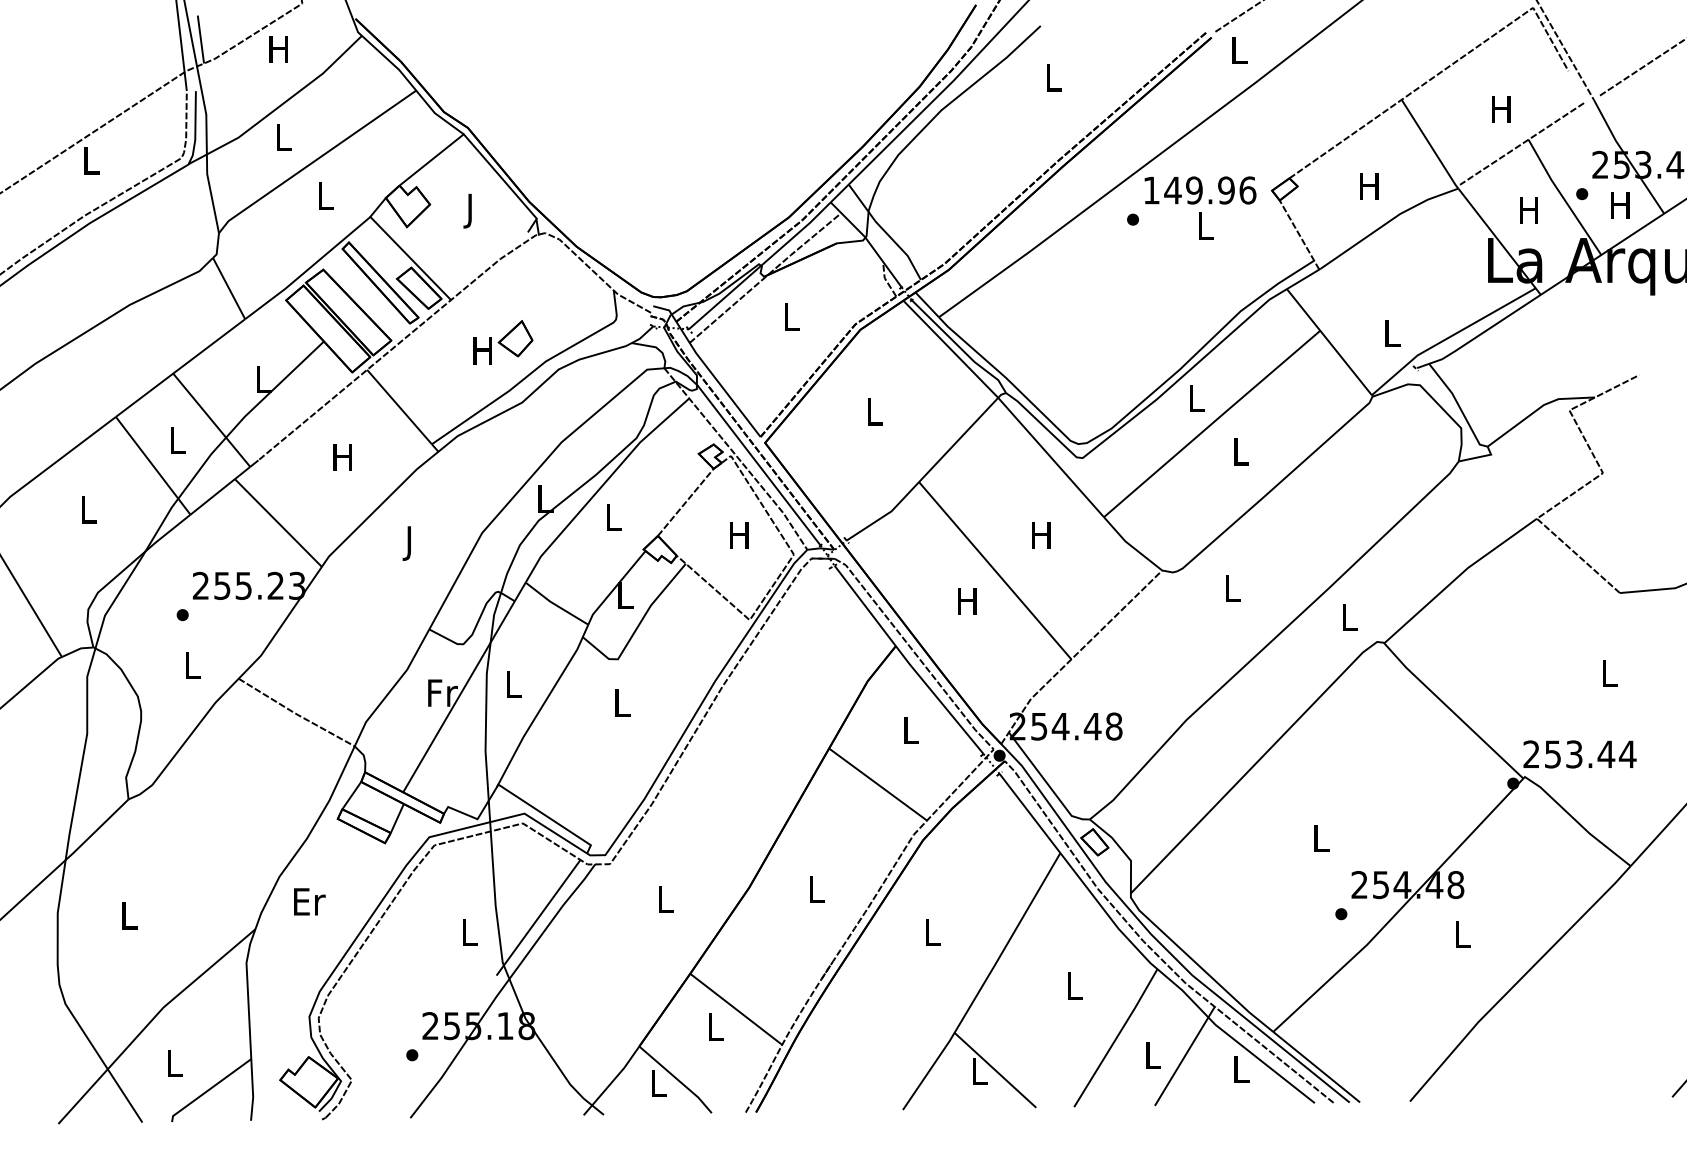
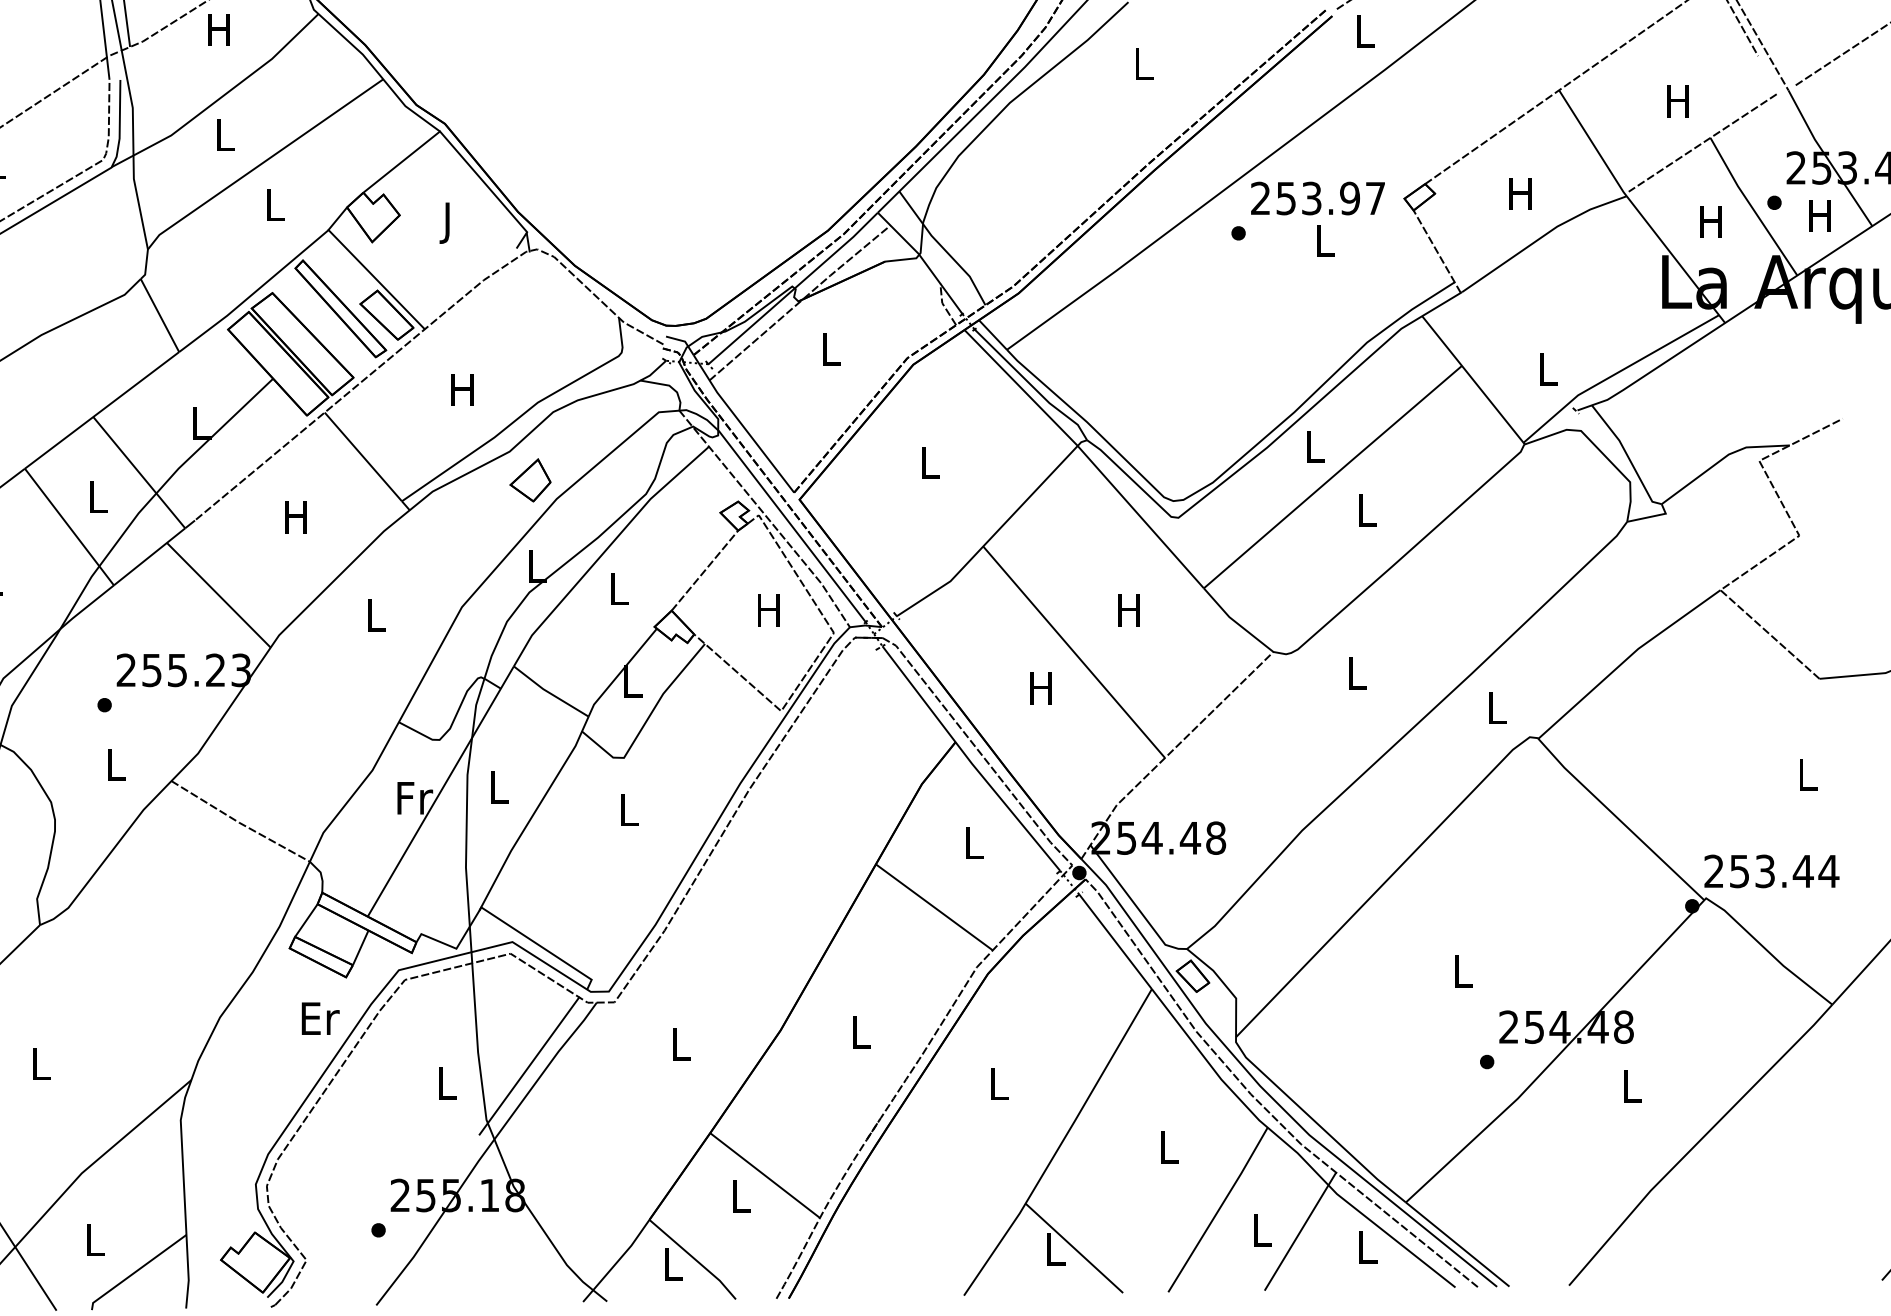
text: (1199, 190) -> (1317, 198), 149.96 -> 253.97
part: (515, 338) -> (530, 480), moved
text: (410, 543) -> (376, 619), J -> L
text: (309, 901) -> (320, 1018), moved

